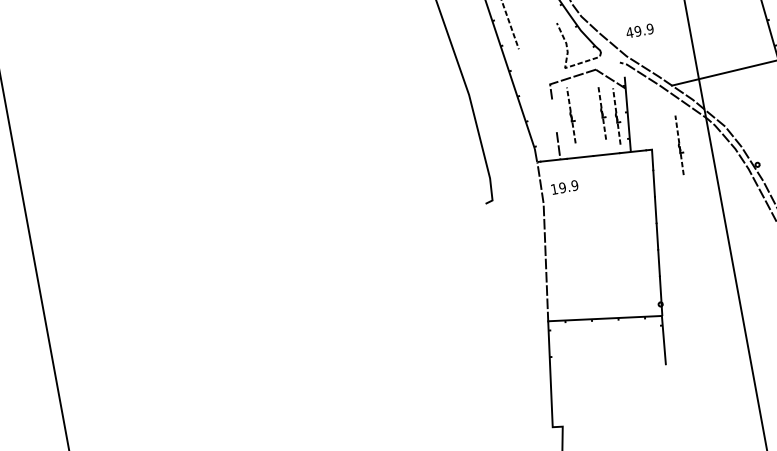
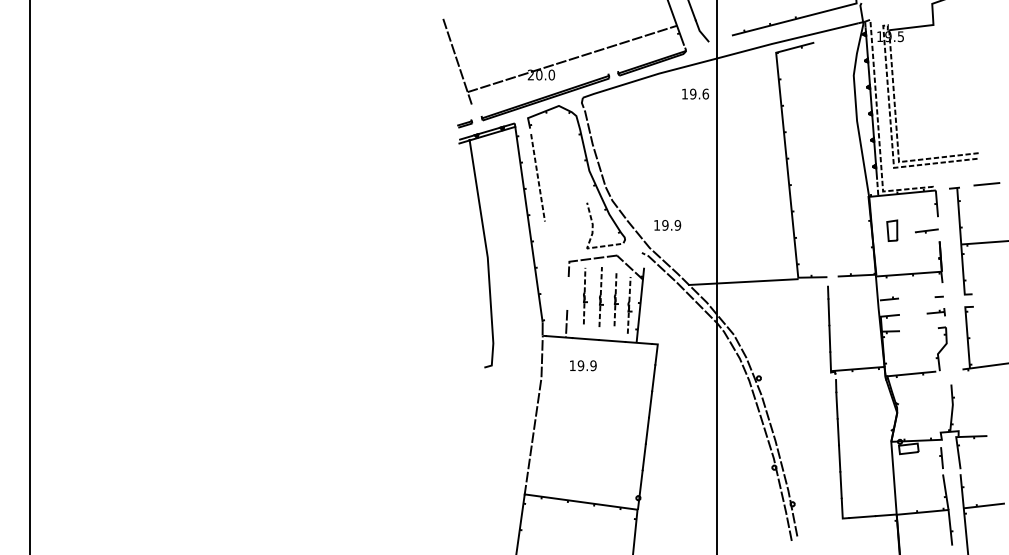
text: (629, 32) -> (656, 225), 49.9 -> 19.9
part: (679, 144) -> (600, 296), moved
text: (565, 187) -> (583, 365), moved

